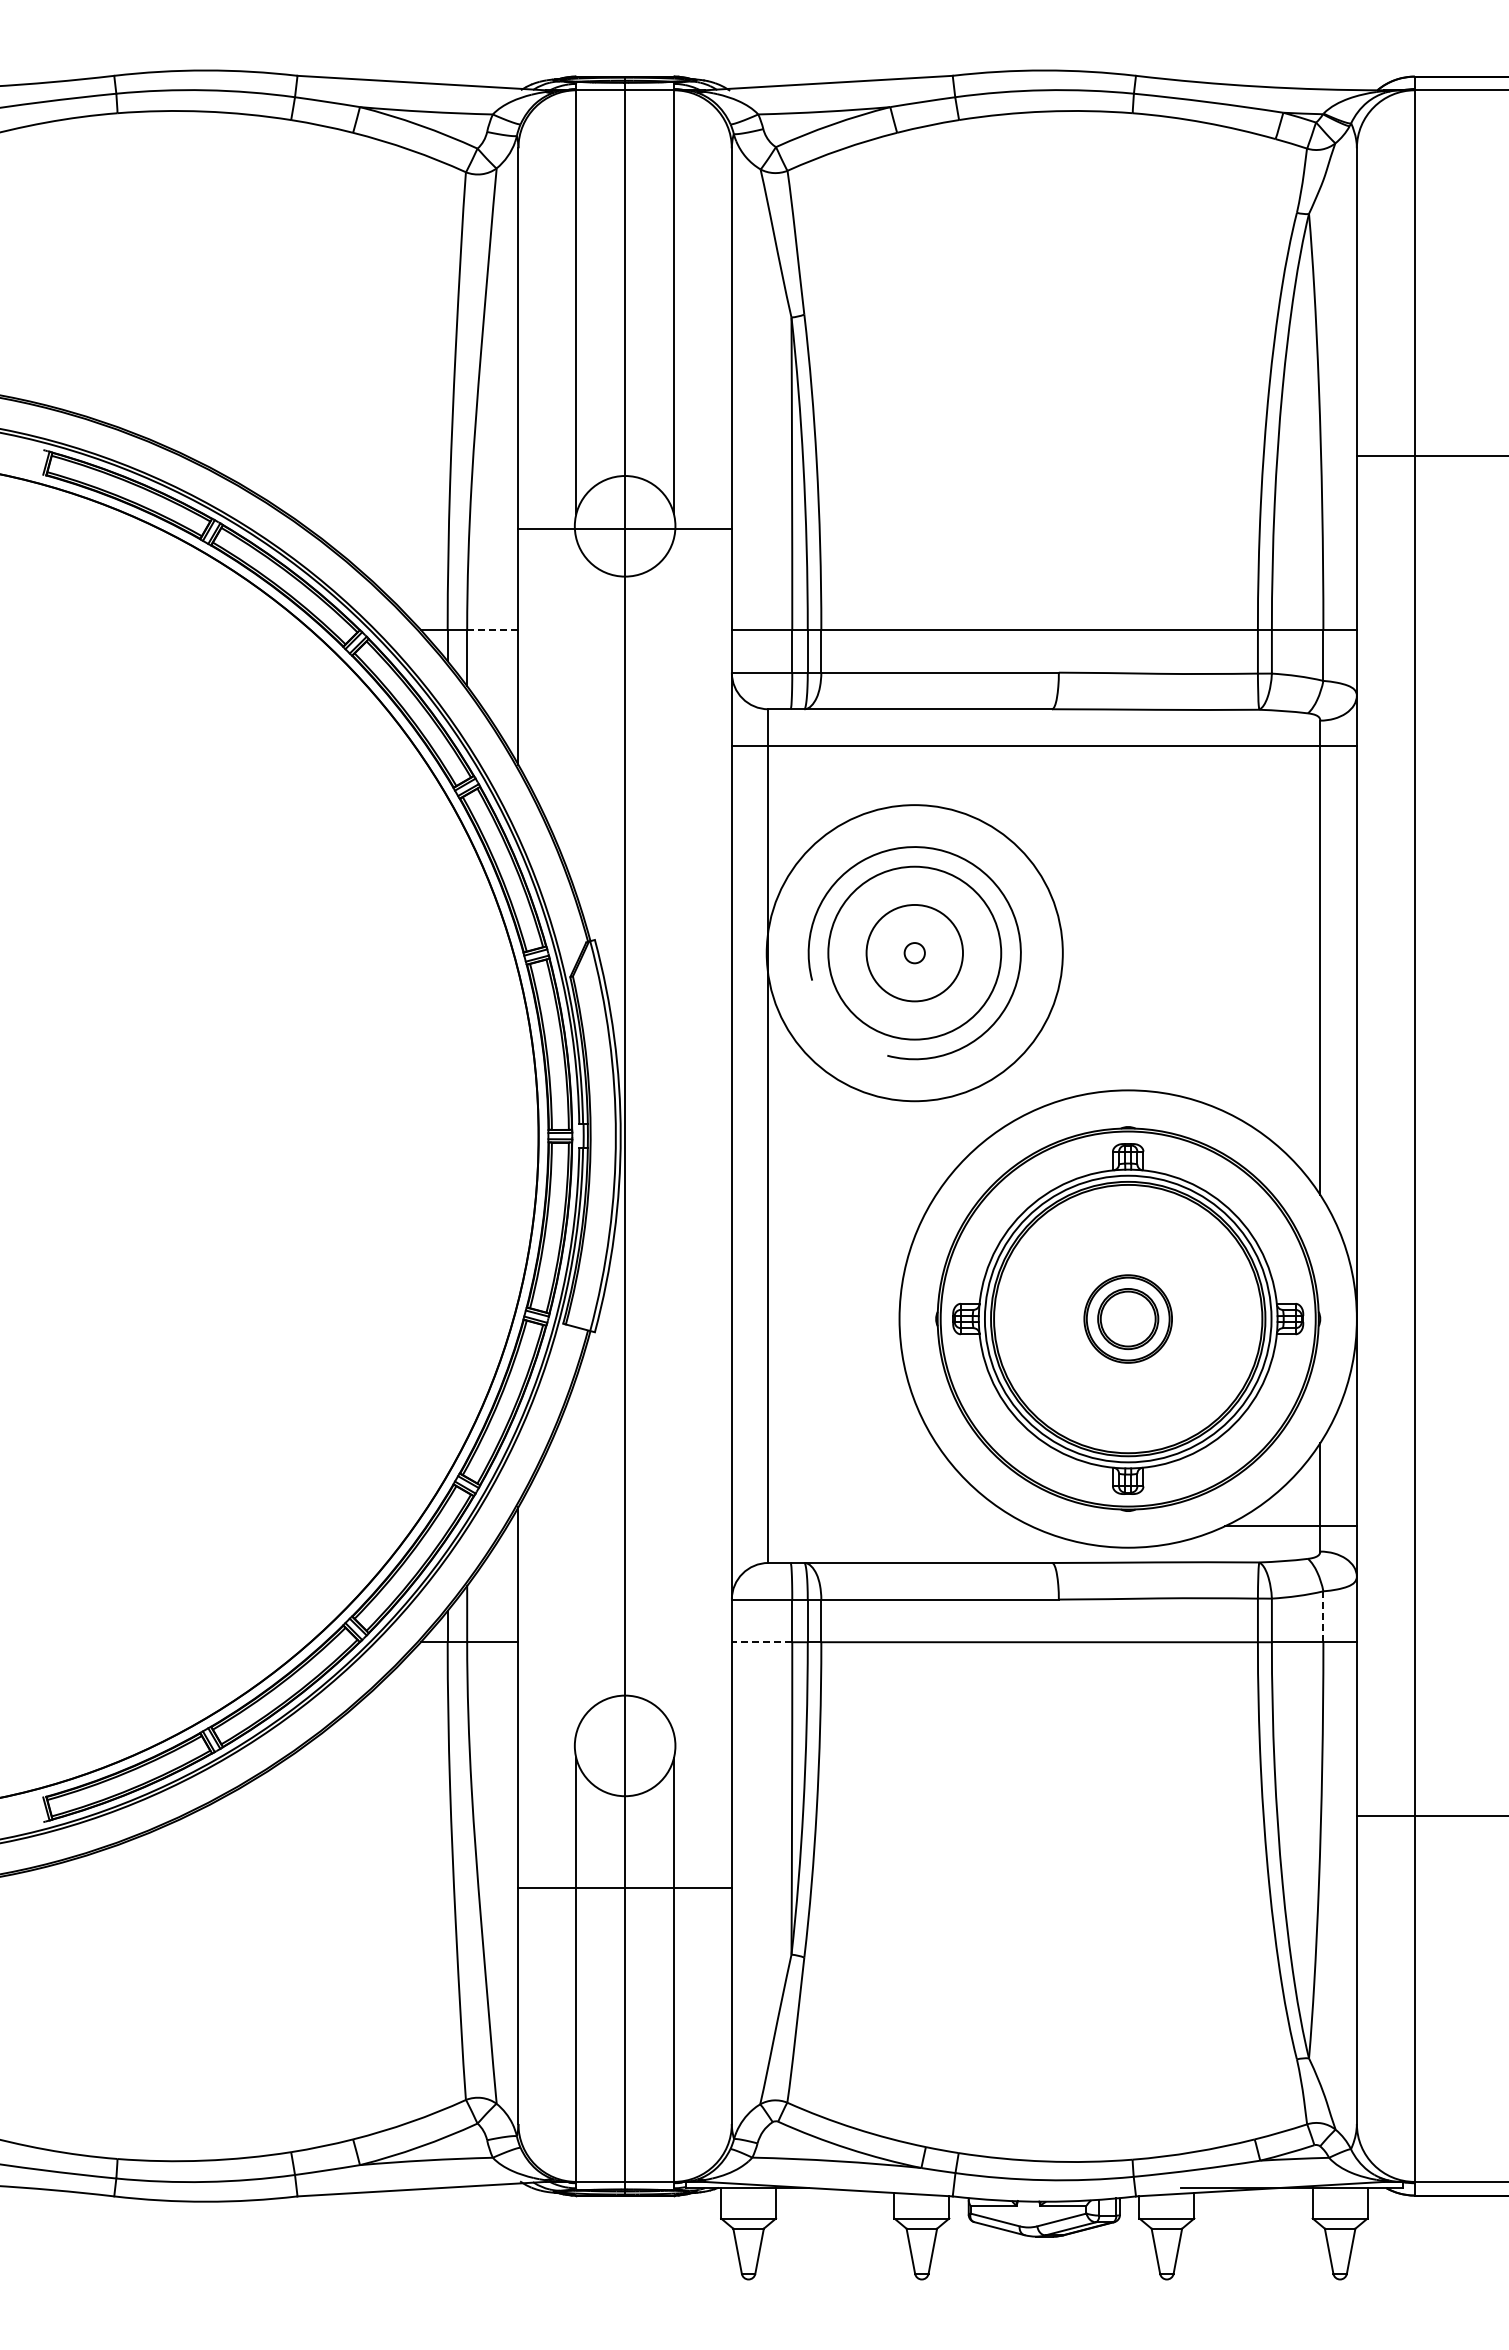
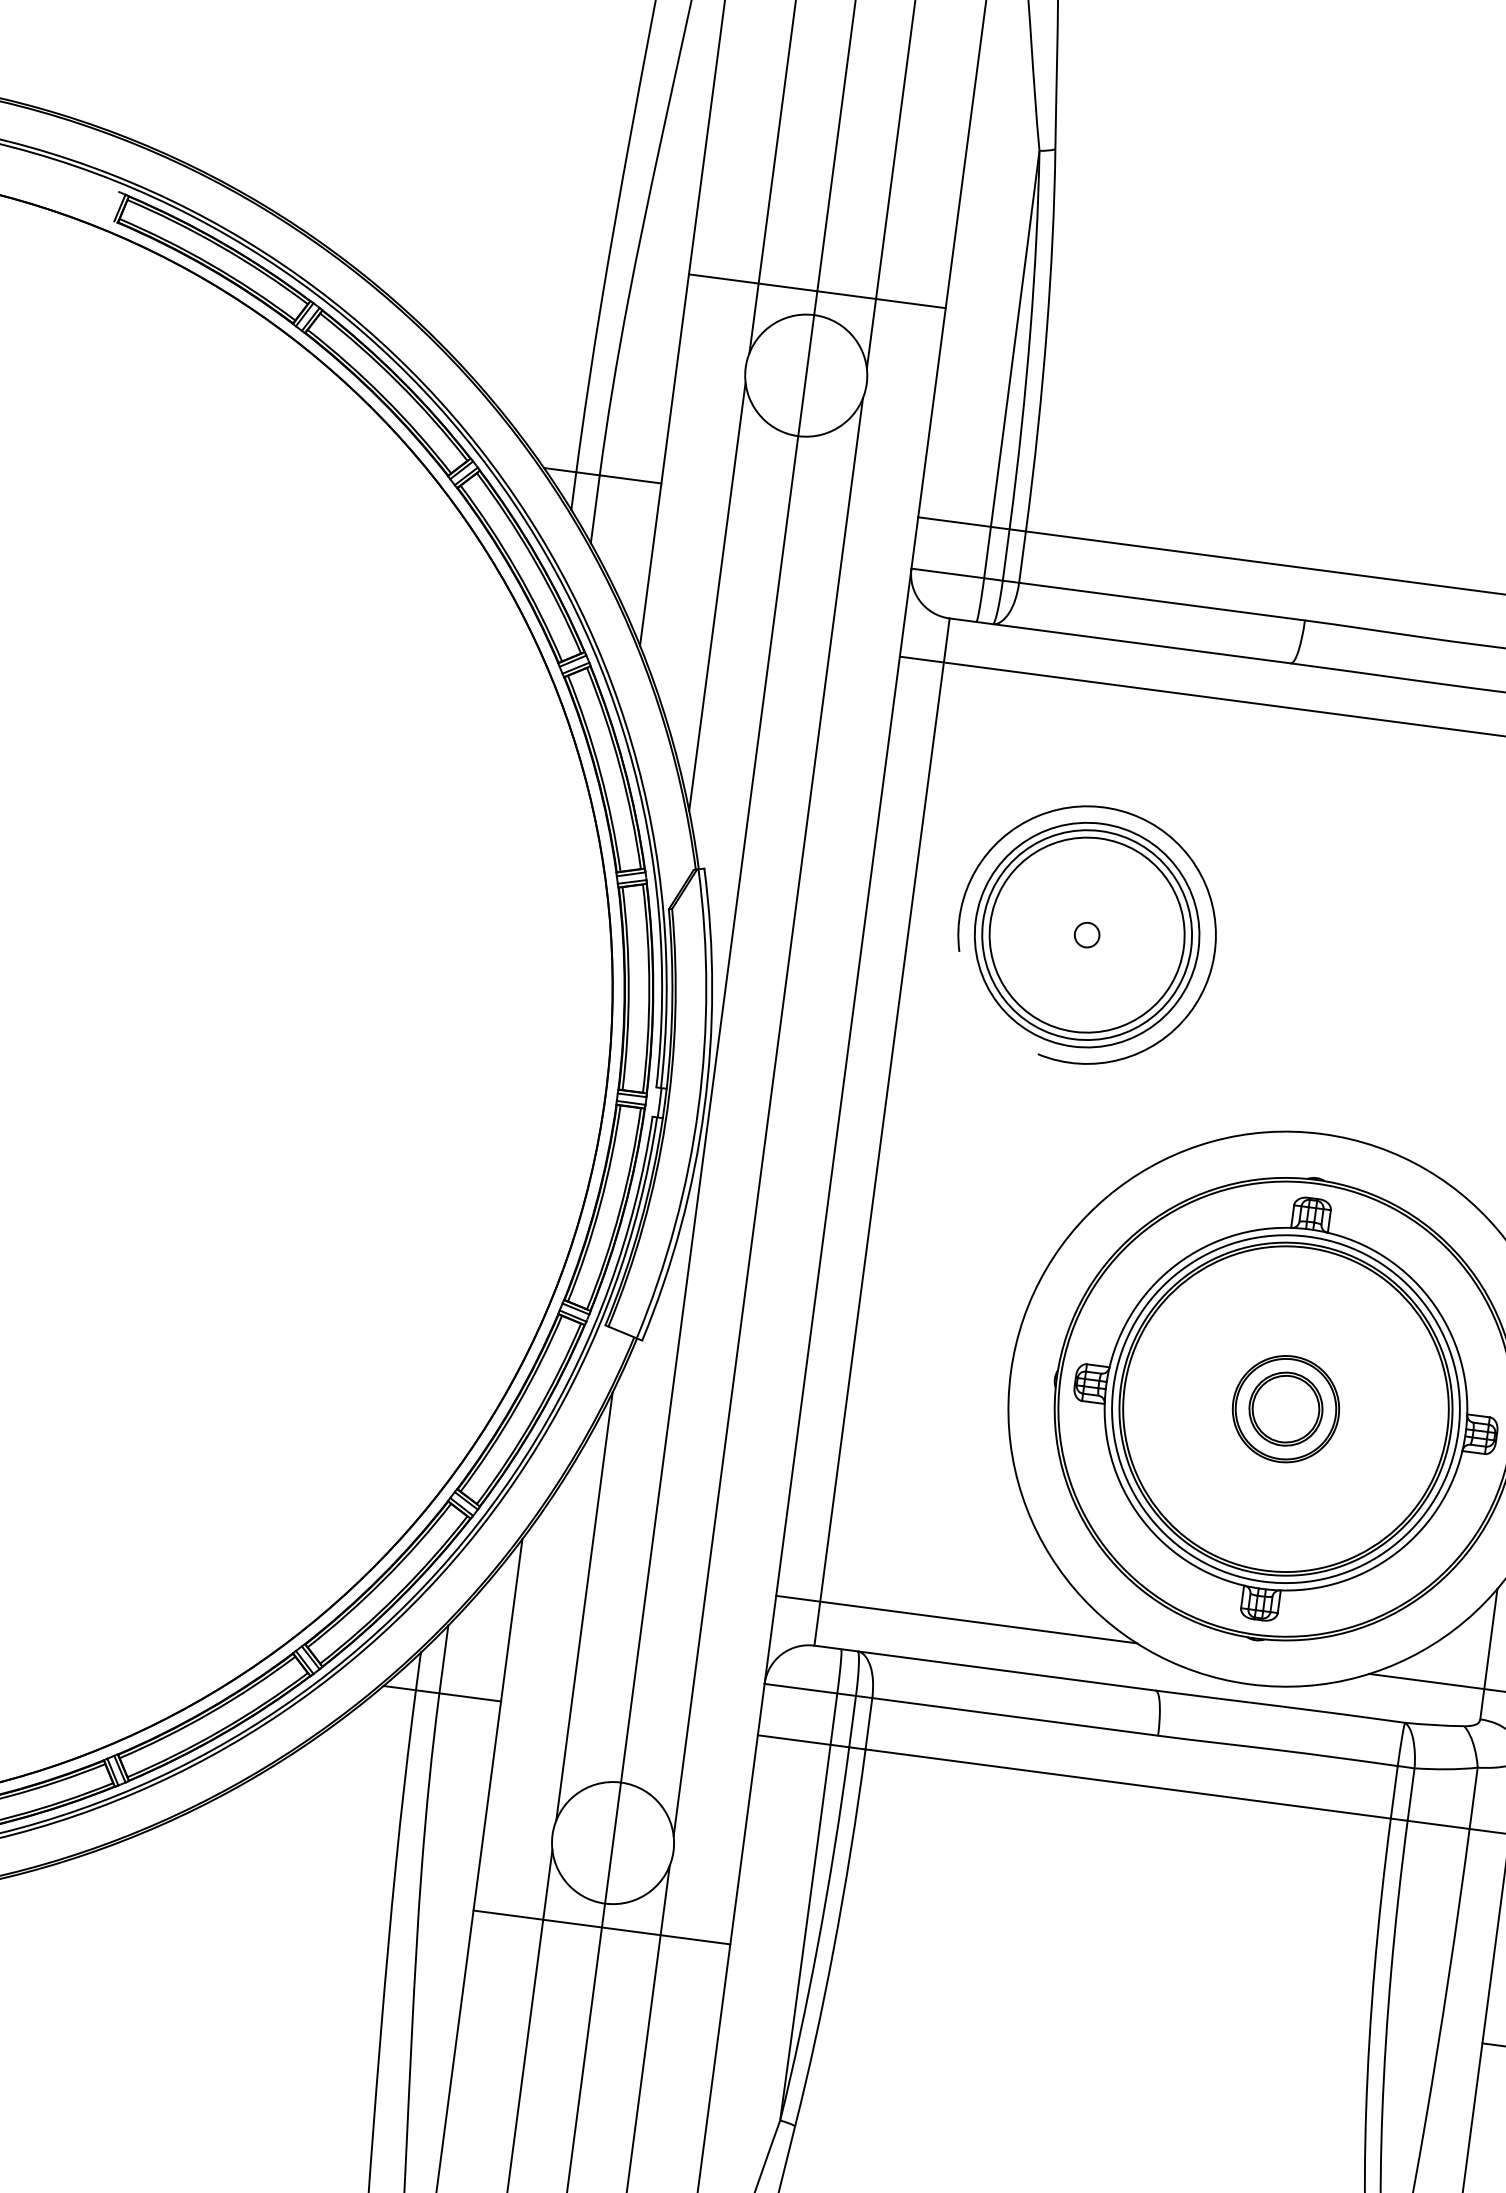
line: (624, 529) -> (816, 291), moved
line: (492, 629) -> (630, 478), dashed -> solid
line: (576, 716) -> (717, 596), added
circle: (914, 952) -> (1086, 934), size x0.62
circle: (914, 952) -> (1086, 934), size x1.67
line: (673, 1135) -> (767, 1116), added
line: (881, 1526) -> (956, 1619), added
line: (576, 1555) -> (584, 1606), added
line: (1323, 1617) -> (1473, 1799), dashed -> solid
line: (761, 1642) -> (793, 1740), dashed -> solid
line: (624, 1888) -> (601, 1927), moved

